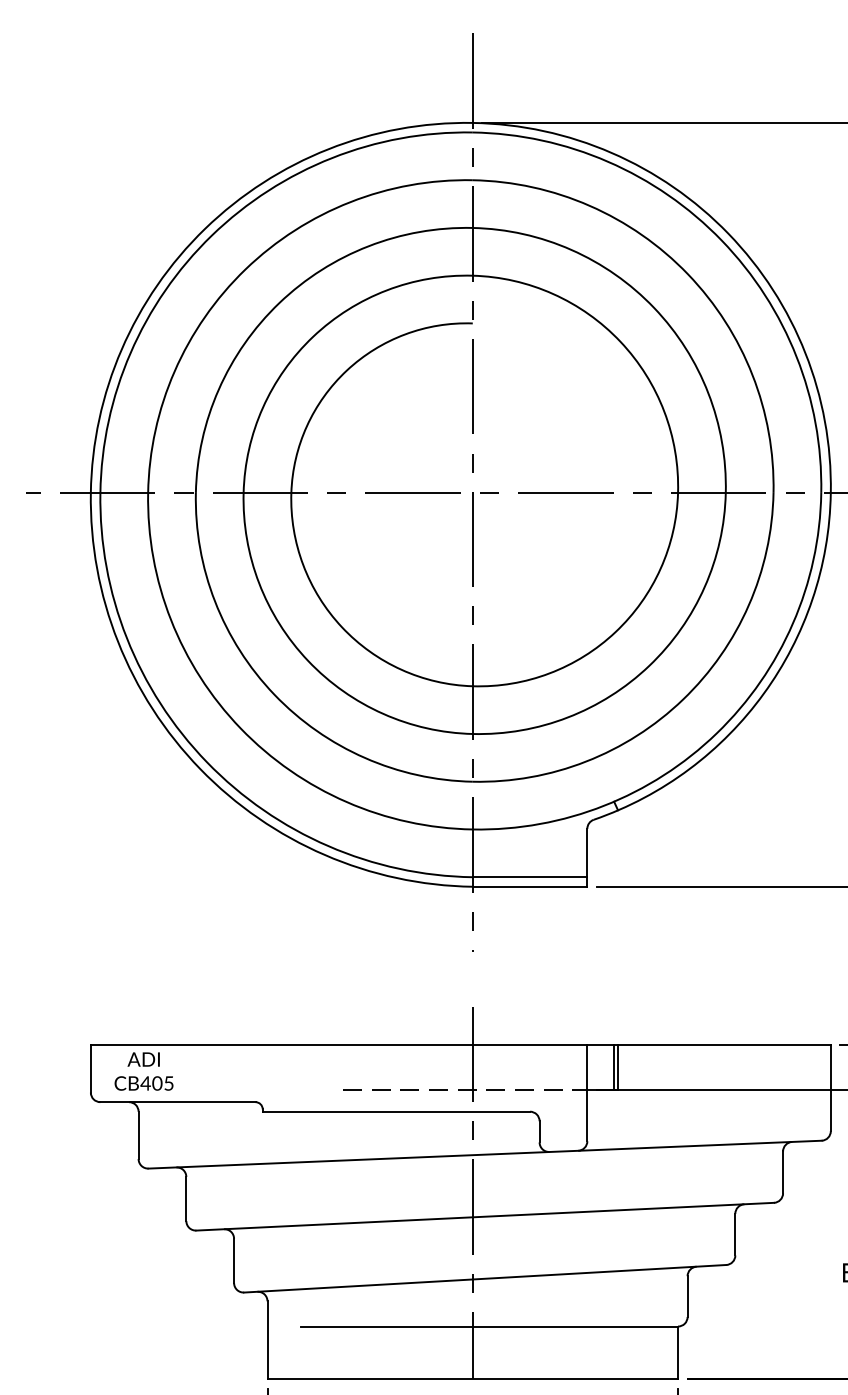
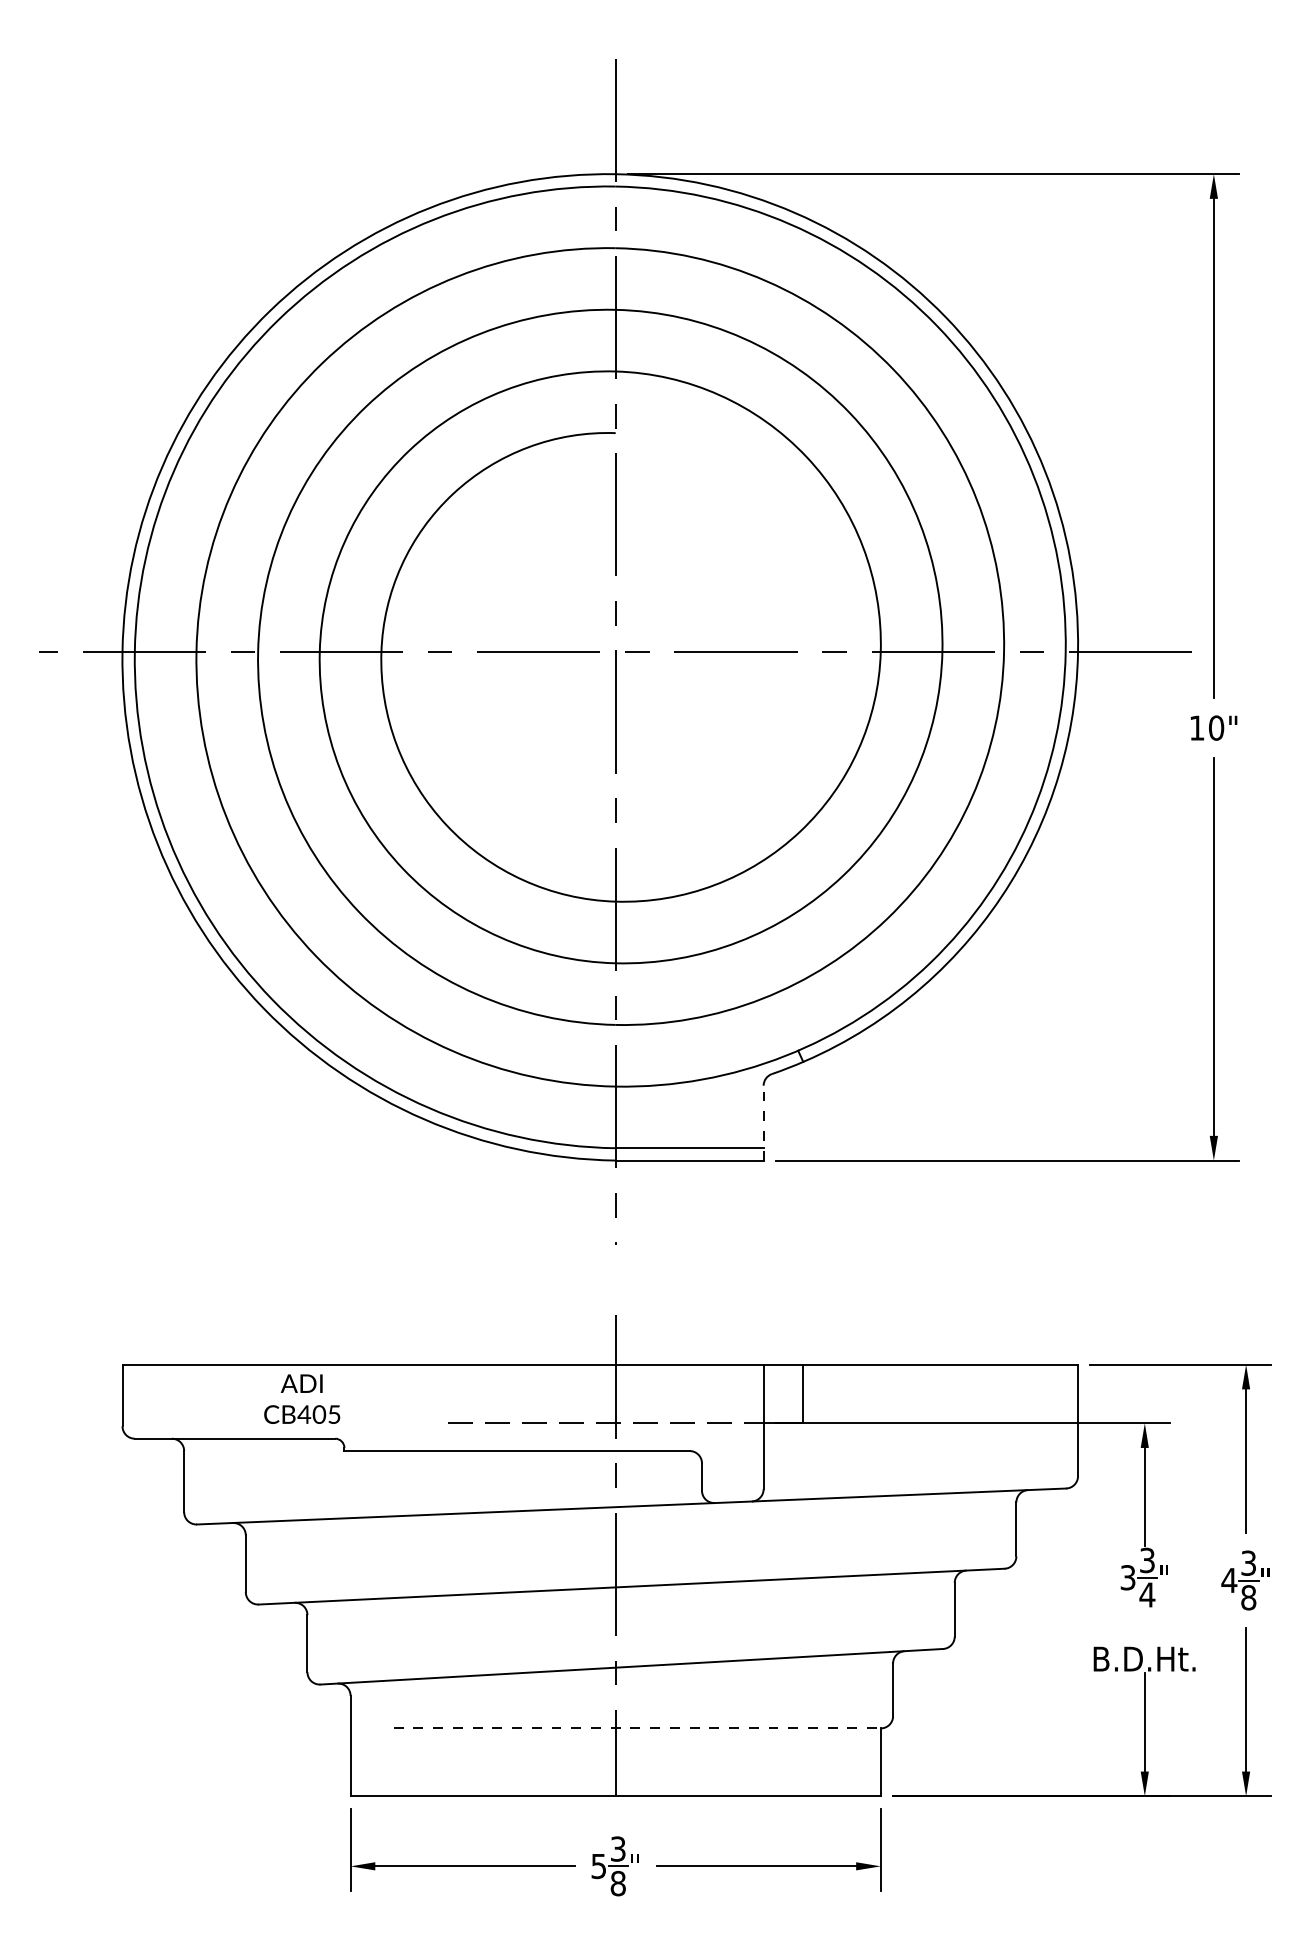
line: (587, 857) -> (763, 1122), solid -> dashed
line: (614, 1067) -> (798, 1393), removed
text: (144, 1071) -> (302, 1398), moved
line: (489, 1326) -> (637, 1728), solid -> dashed

